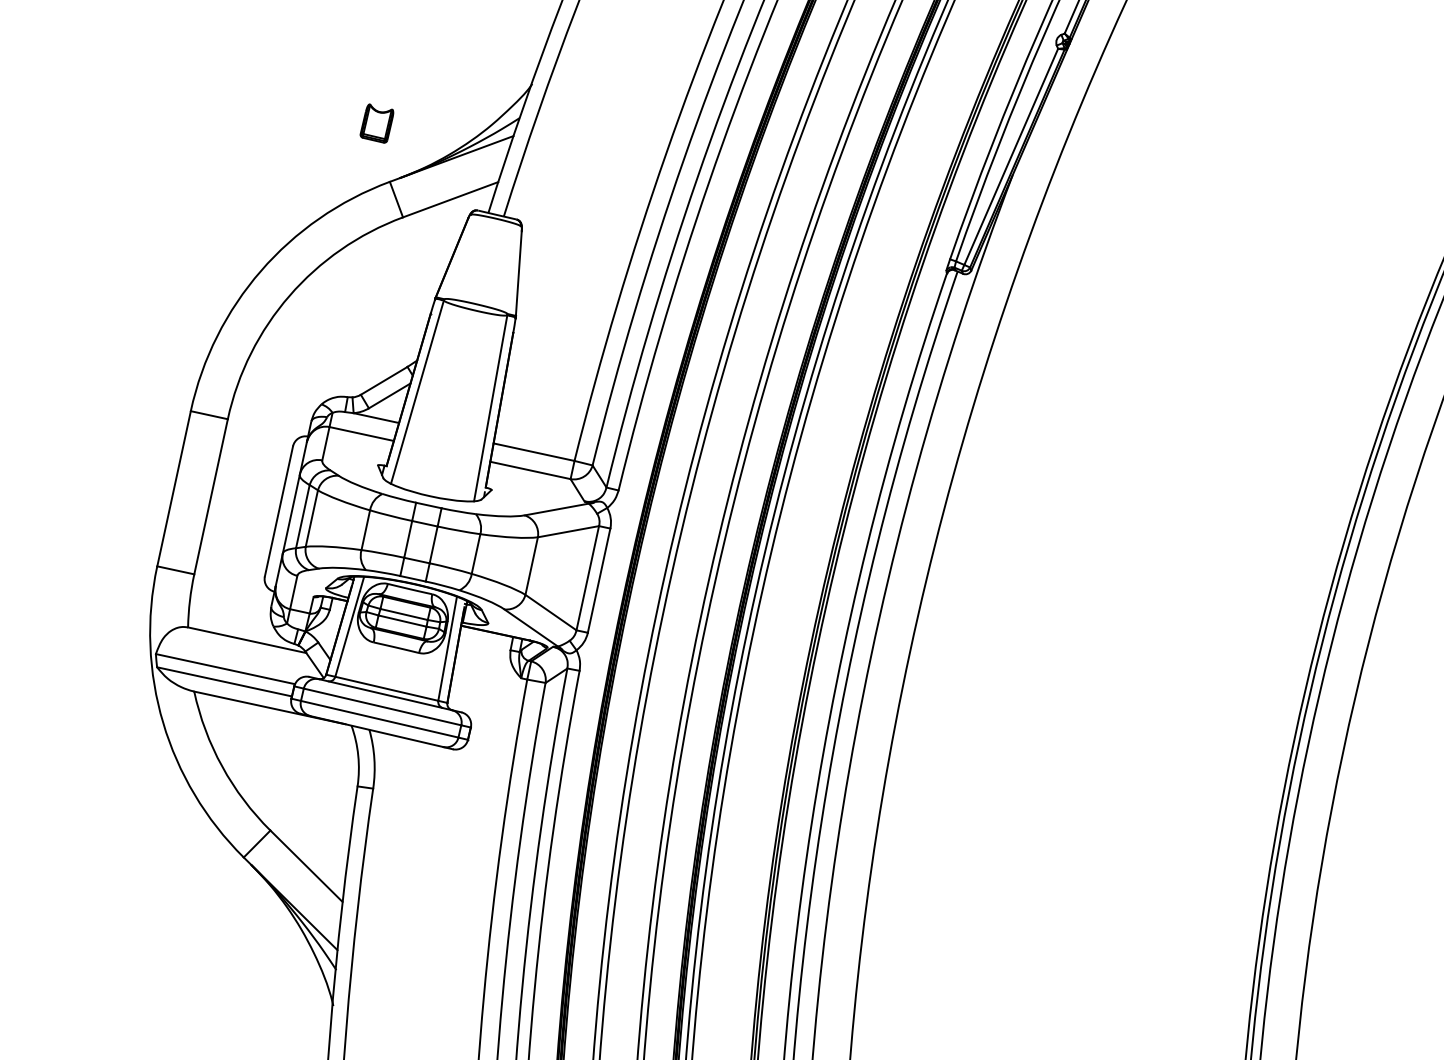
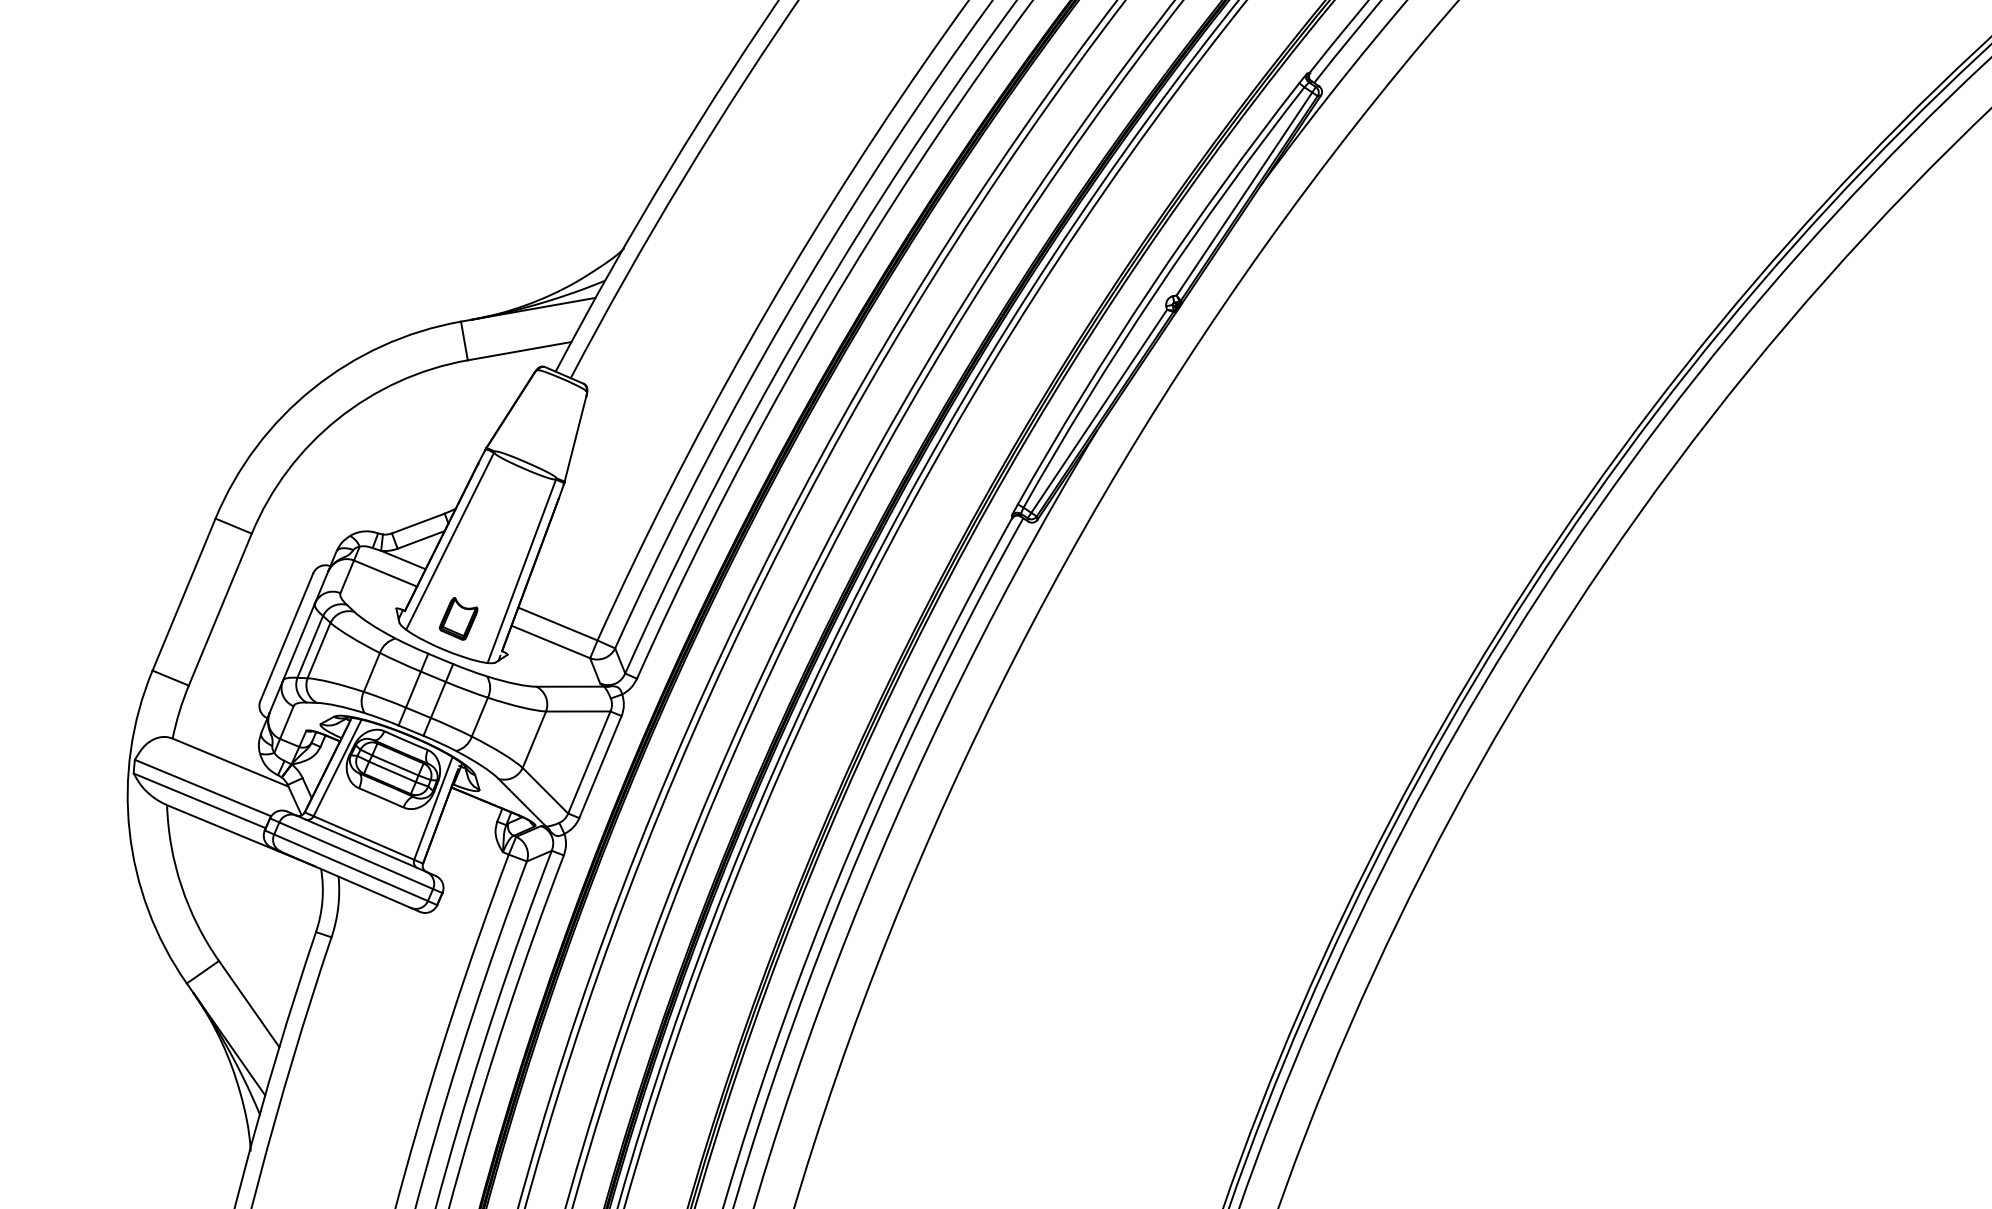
part: (376, 123) -> (458, 618), moved

